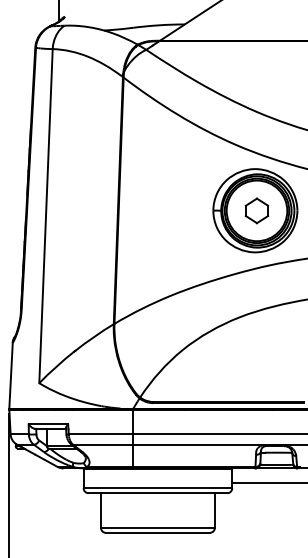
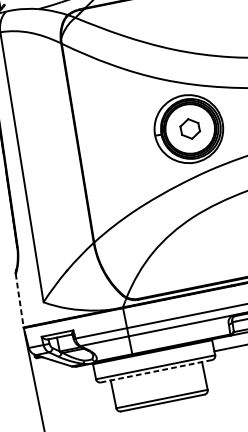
line: (11, 375) -> (20, 300), solid -> dashed
line: (157, 493) -> (156, 371), solid -> dashed

